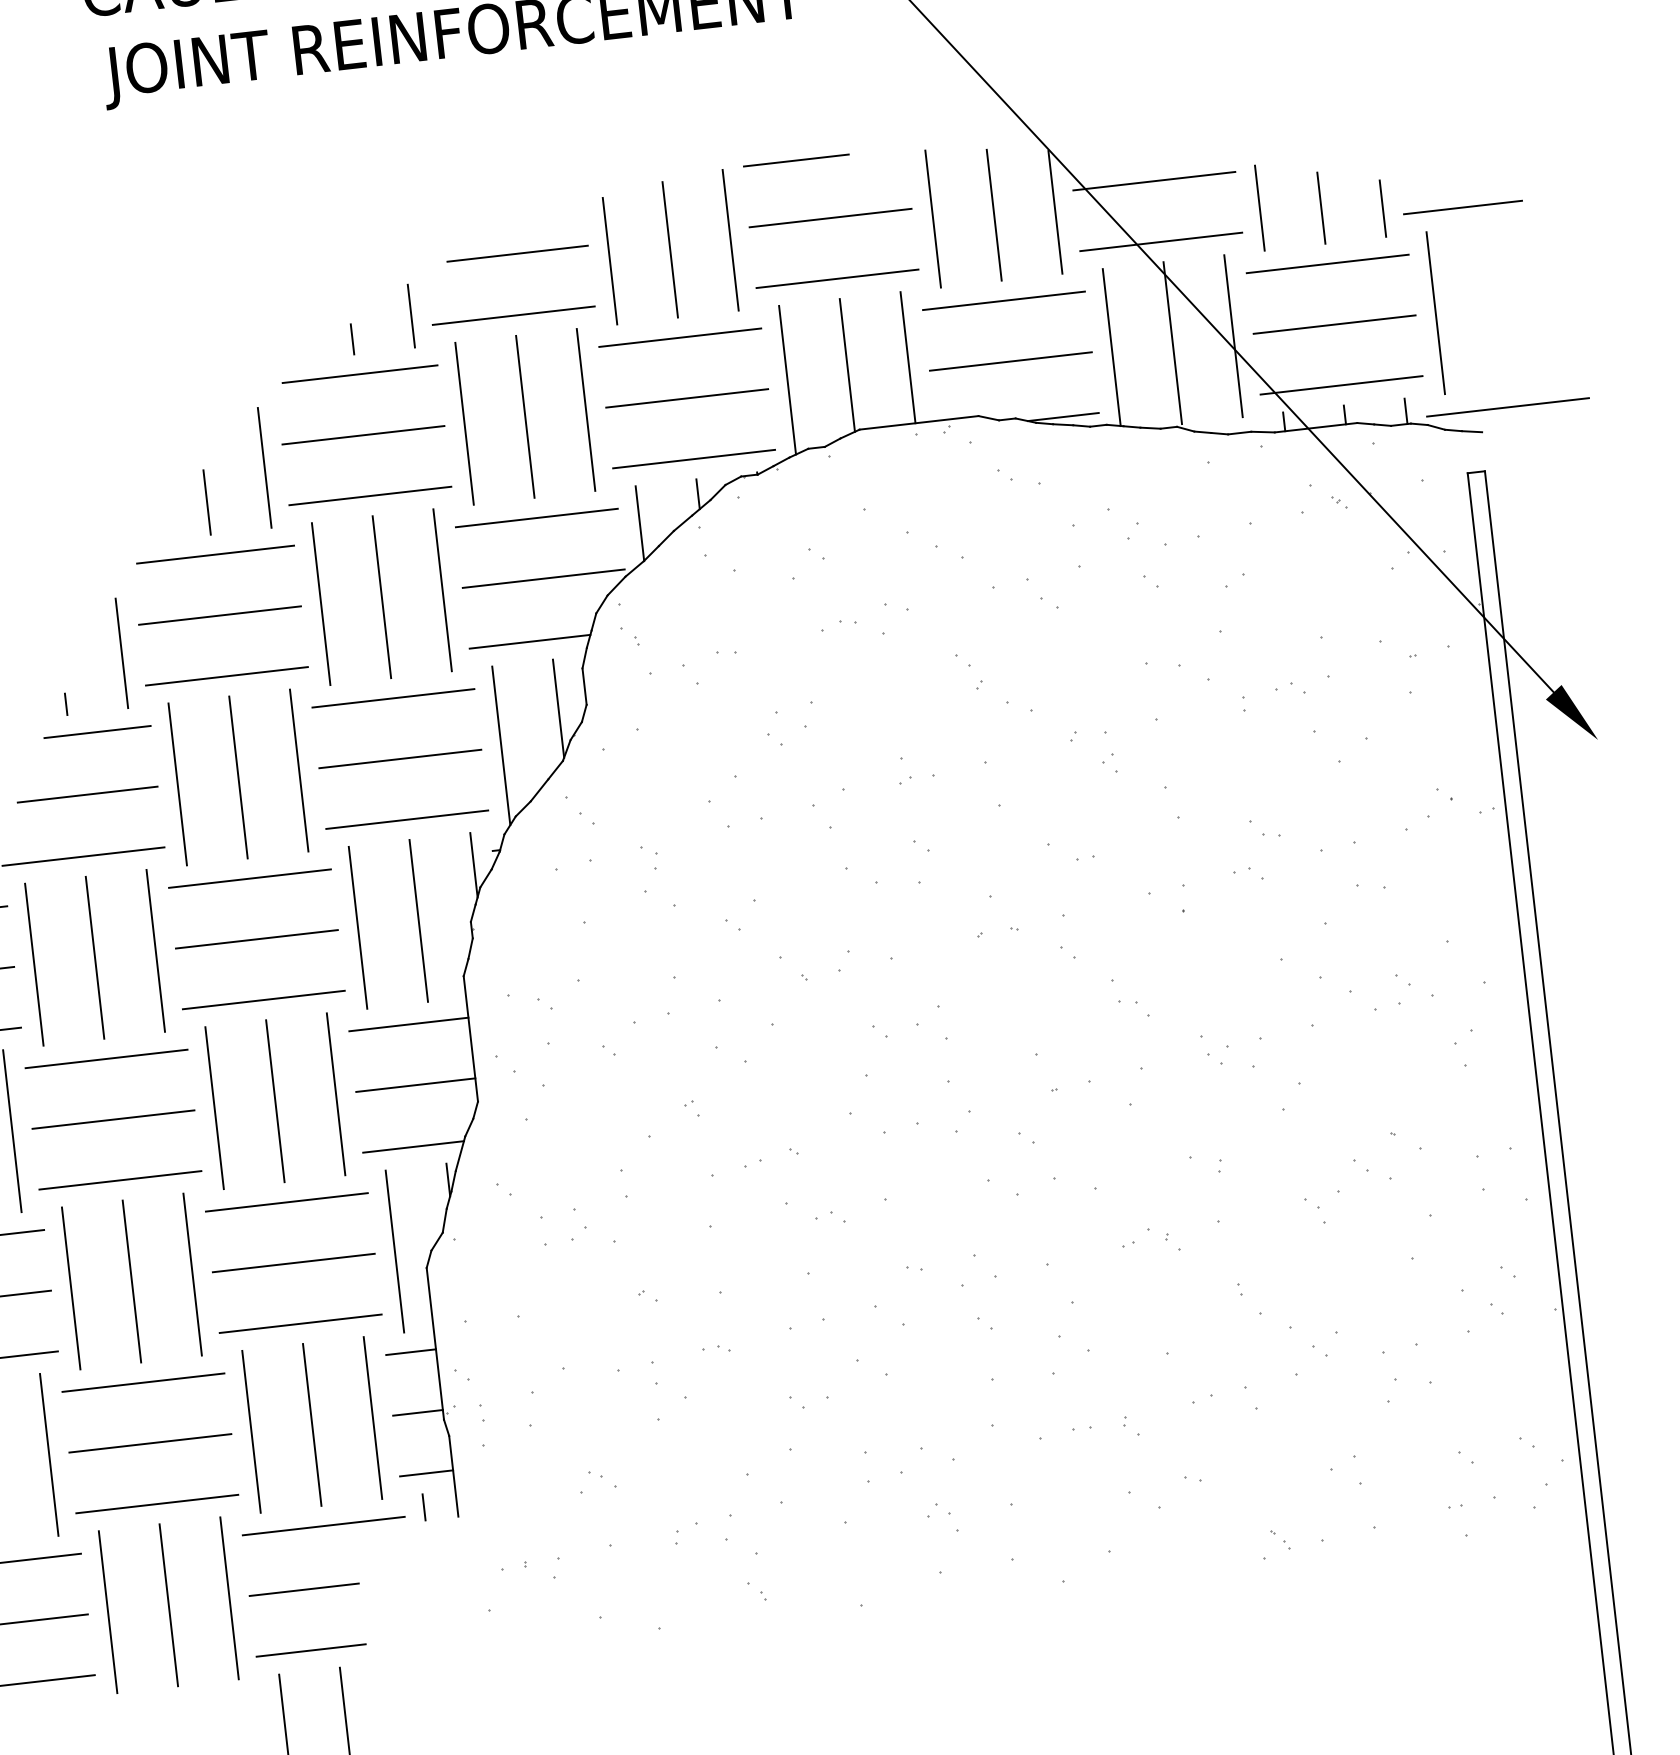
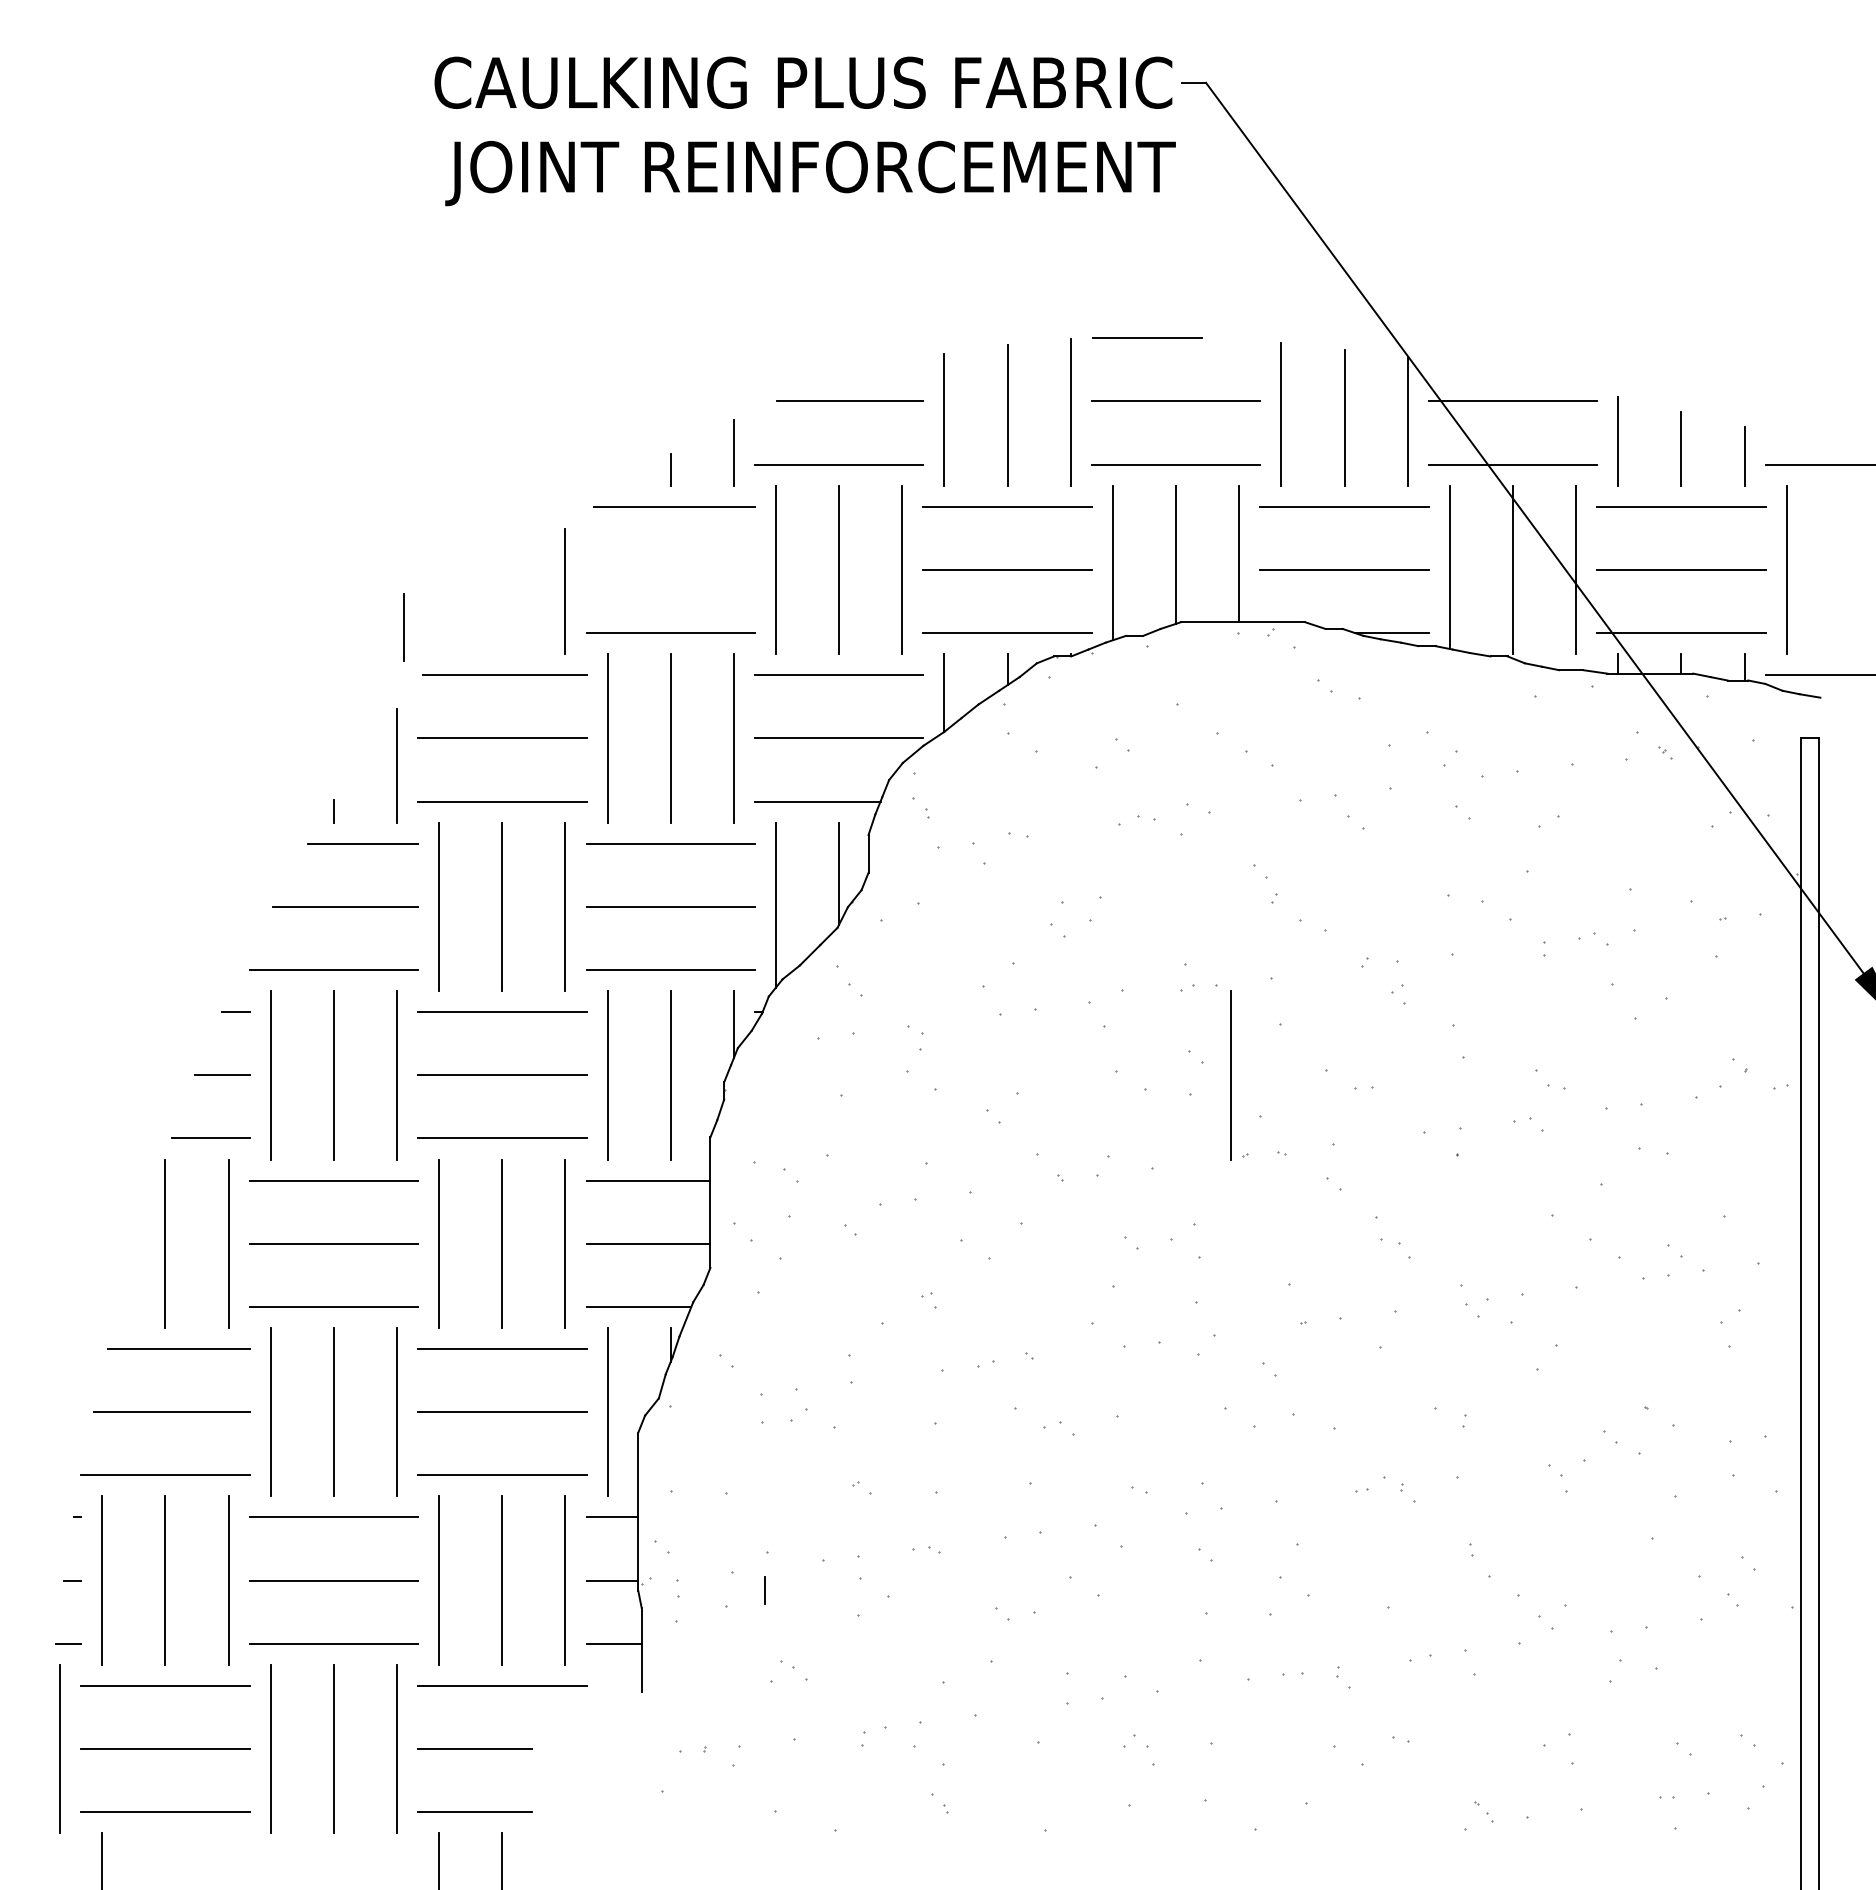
line: (363, 434) -> (670, 569), removed
line: (206, 502) -> (403, 627), moved
line: (956, 859) -> (1230, 1075), added
line: (424, 1507) -> (764, 1590), moved

